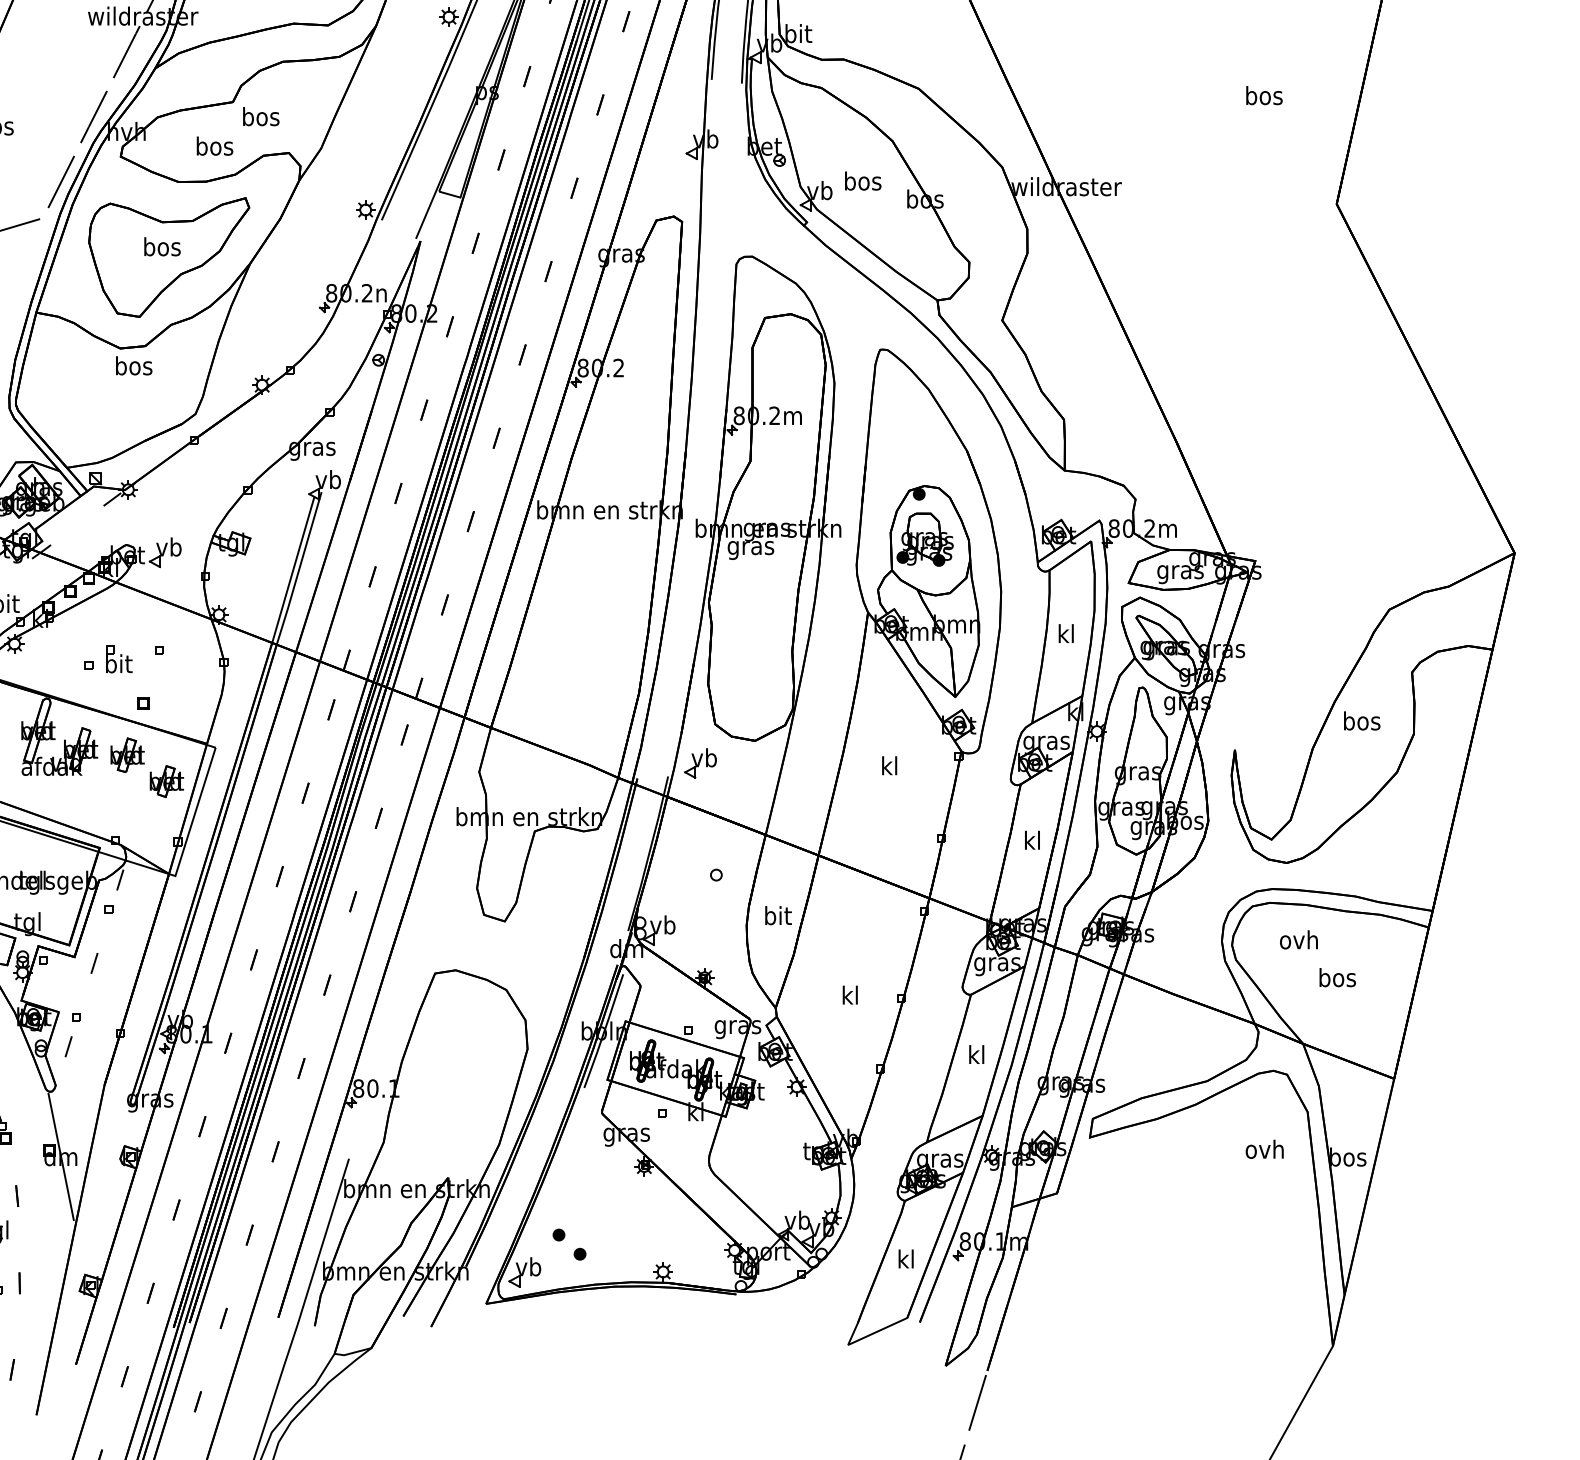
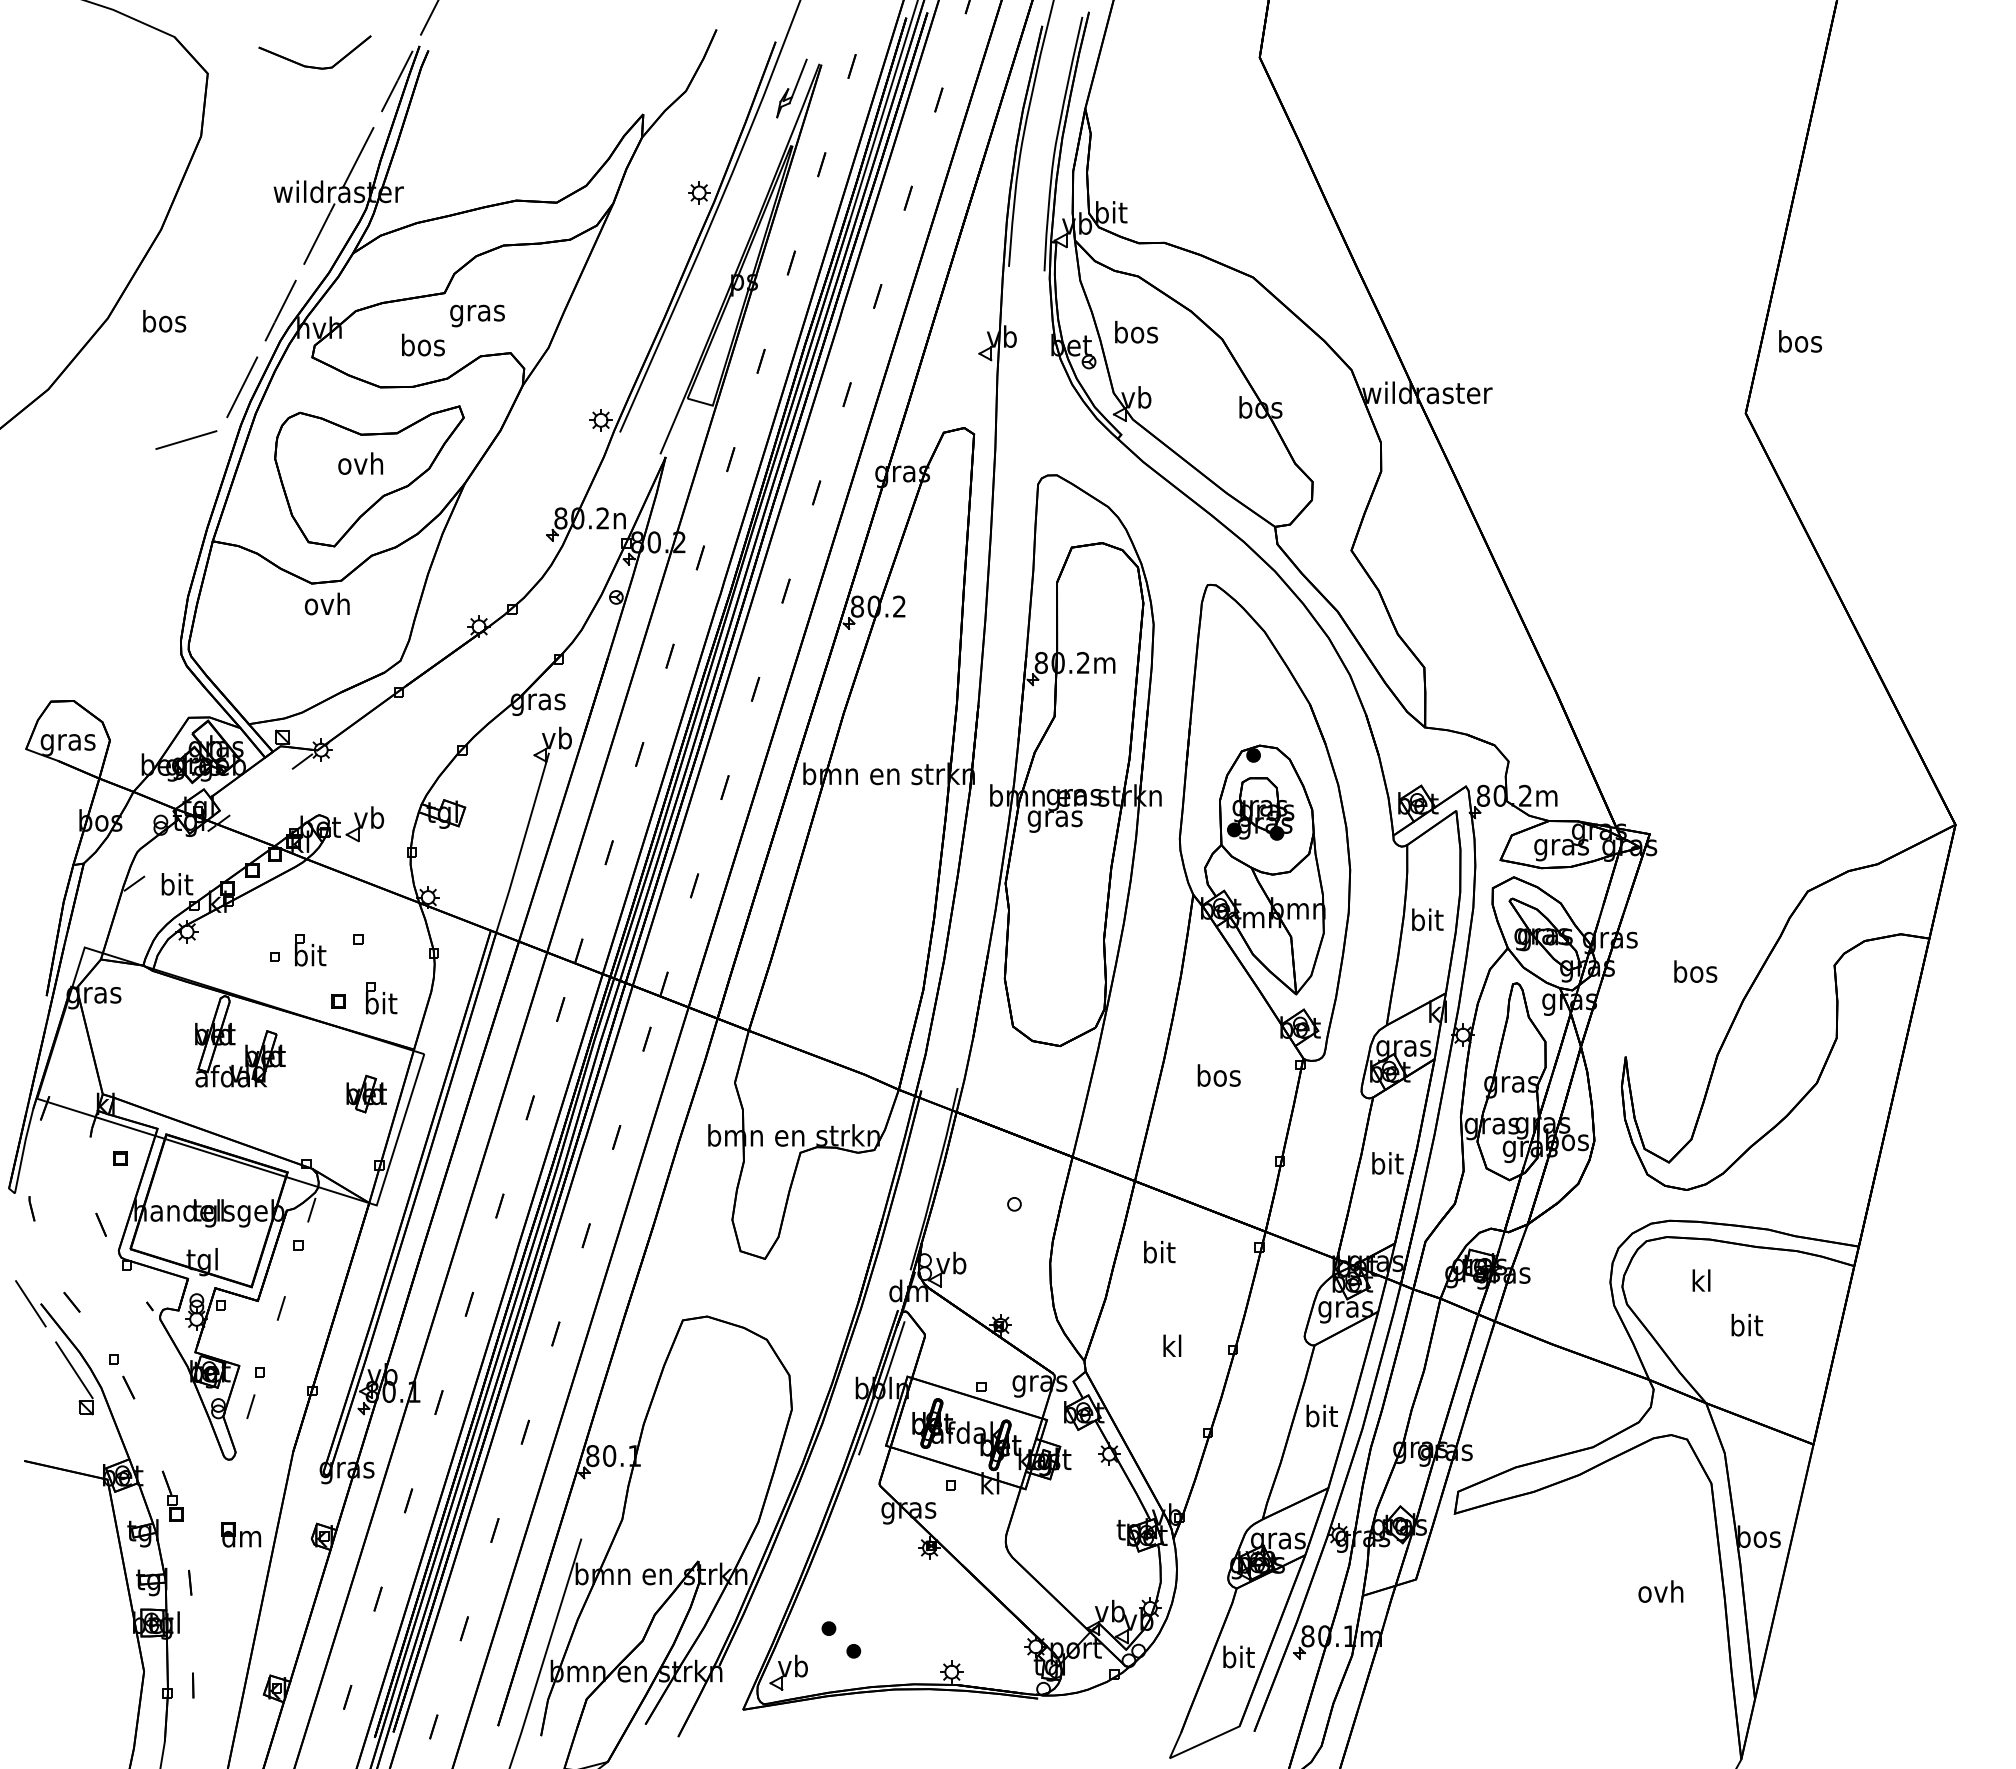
text: (1264, 95) -> (1800, 341), moved
text: (260, 119) -> (477, 313), bos -> gras
text: (863, 180) -> (1136, 331), moved
text: (161, 246) -> (360, 463), bos -> ovh
text: (132, 365) -> (326, 603), bos -> ovh
line: (293, 569) -> (515, 844), removed
text: (1066, 633) -> (1427, 919), kl -> bit
part: (179, 700) -> (381, 998), added
text: (1361, 720) -> (1695, 971), moved
part: (127, 754) -> (320, 1062), removed
part: (700, 763) -> (995, 1072), removed
text: (889, 765) -> (1218, 1075), kl -> bos
text: (1032, 840) -> (1387, 1163), kl -> bit
text: (778, 915) -> (1159, 1251), moved
text: (1298, 939) -> (1700, 1280), ovh -> kl
text: (1337, 977) -> (1746, 1324), bos -> bit
text: (976, 1054) -> (1321, 1415), kl -> bit
text: (1264, 1149) -> (1660, 1591), moved
line: (60, 1156) -> (241, 1536), removed
text: (906, 1258) -> (1238, 1656), kl -> bit

